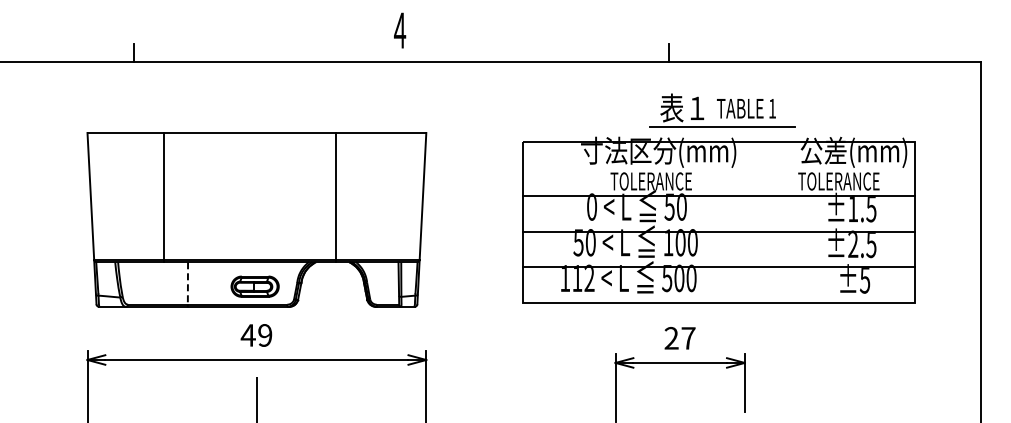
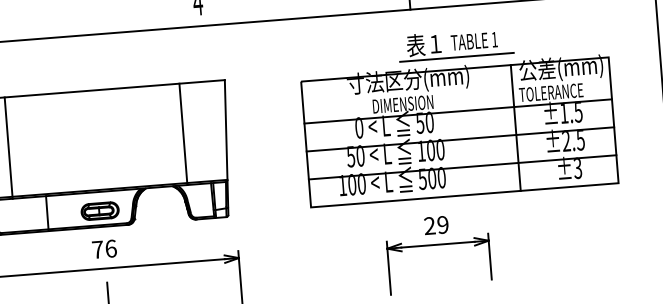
text: (650, 181) -> (403, 104), TOLERANCE -> DIMENSION
line: (164, 197) -> (8, 148), moved
line: (336, 197) -> (183, 134), moved
line: (790, 222) -> (515, 127), added
text: (583, 278) -> (357, 184), 112 -> 100
text: (865, 280) -> (578, 168), ±5 -> ±3
line: (187, 283) -> (46, 212), dashed -> solid
text: (256, 335) -> (104, 249), 49 -> 76
text: (688, 338) -> (443, 225), 27 -> 29

